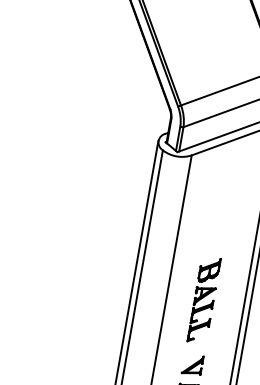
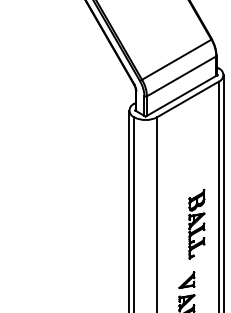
part: (203, 299) -> (196, 223), moved

